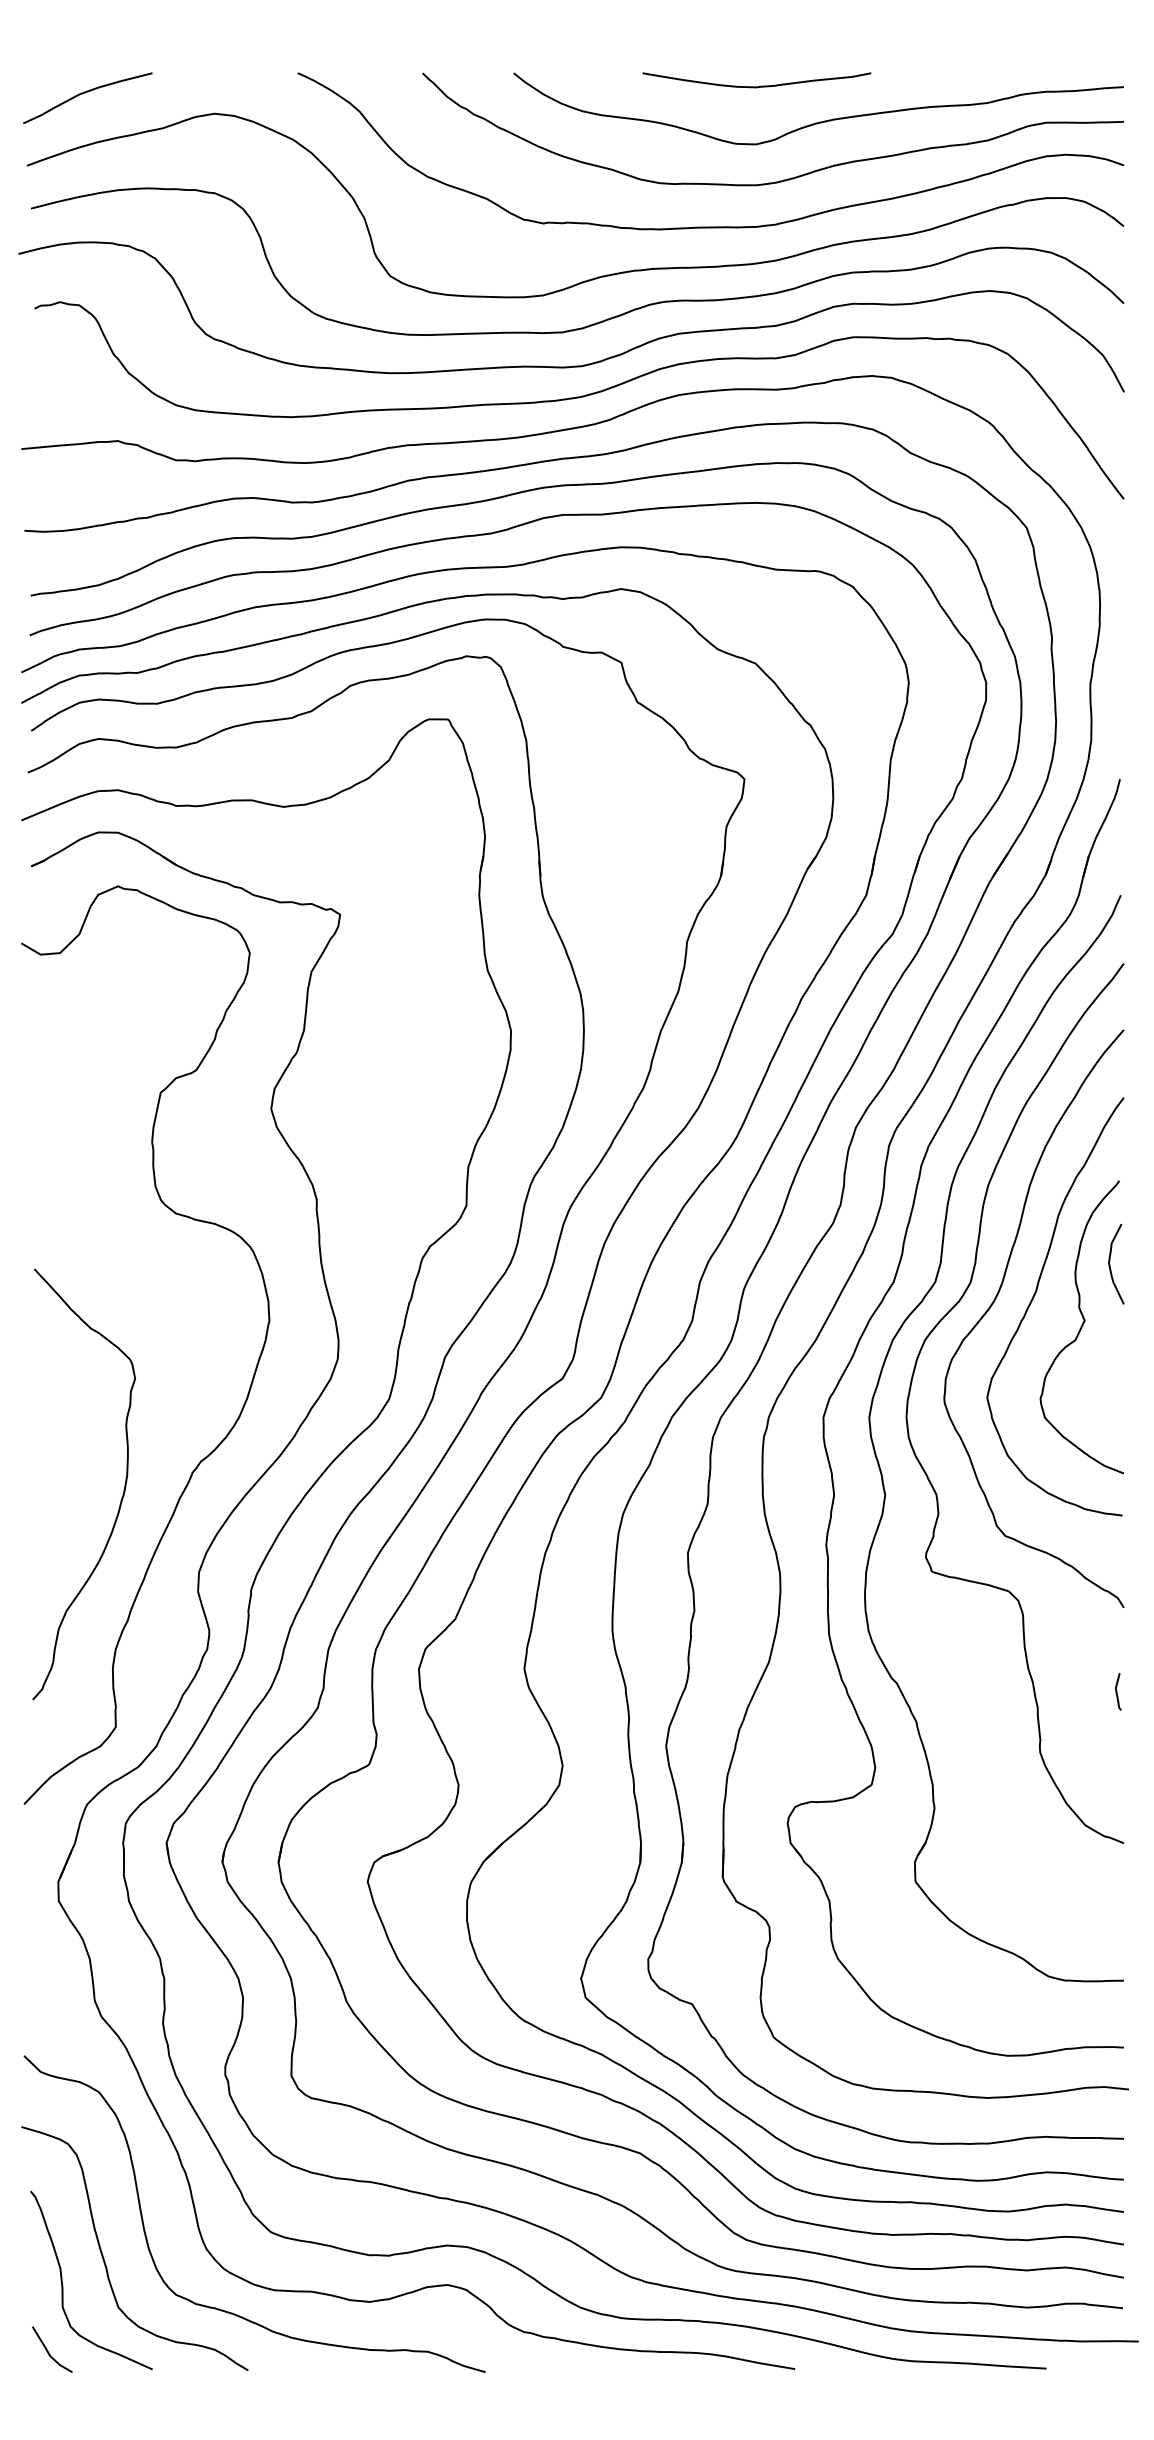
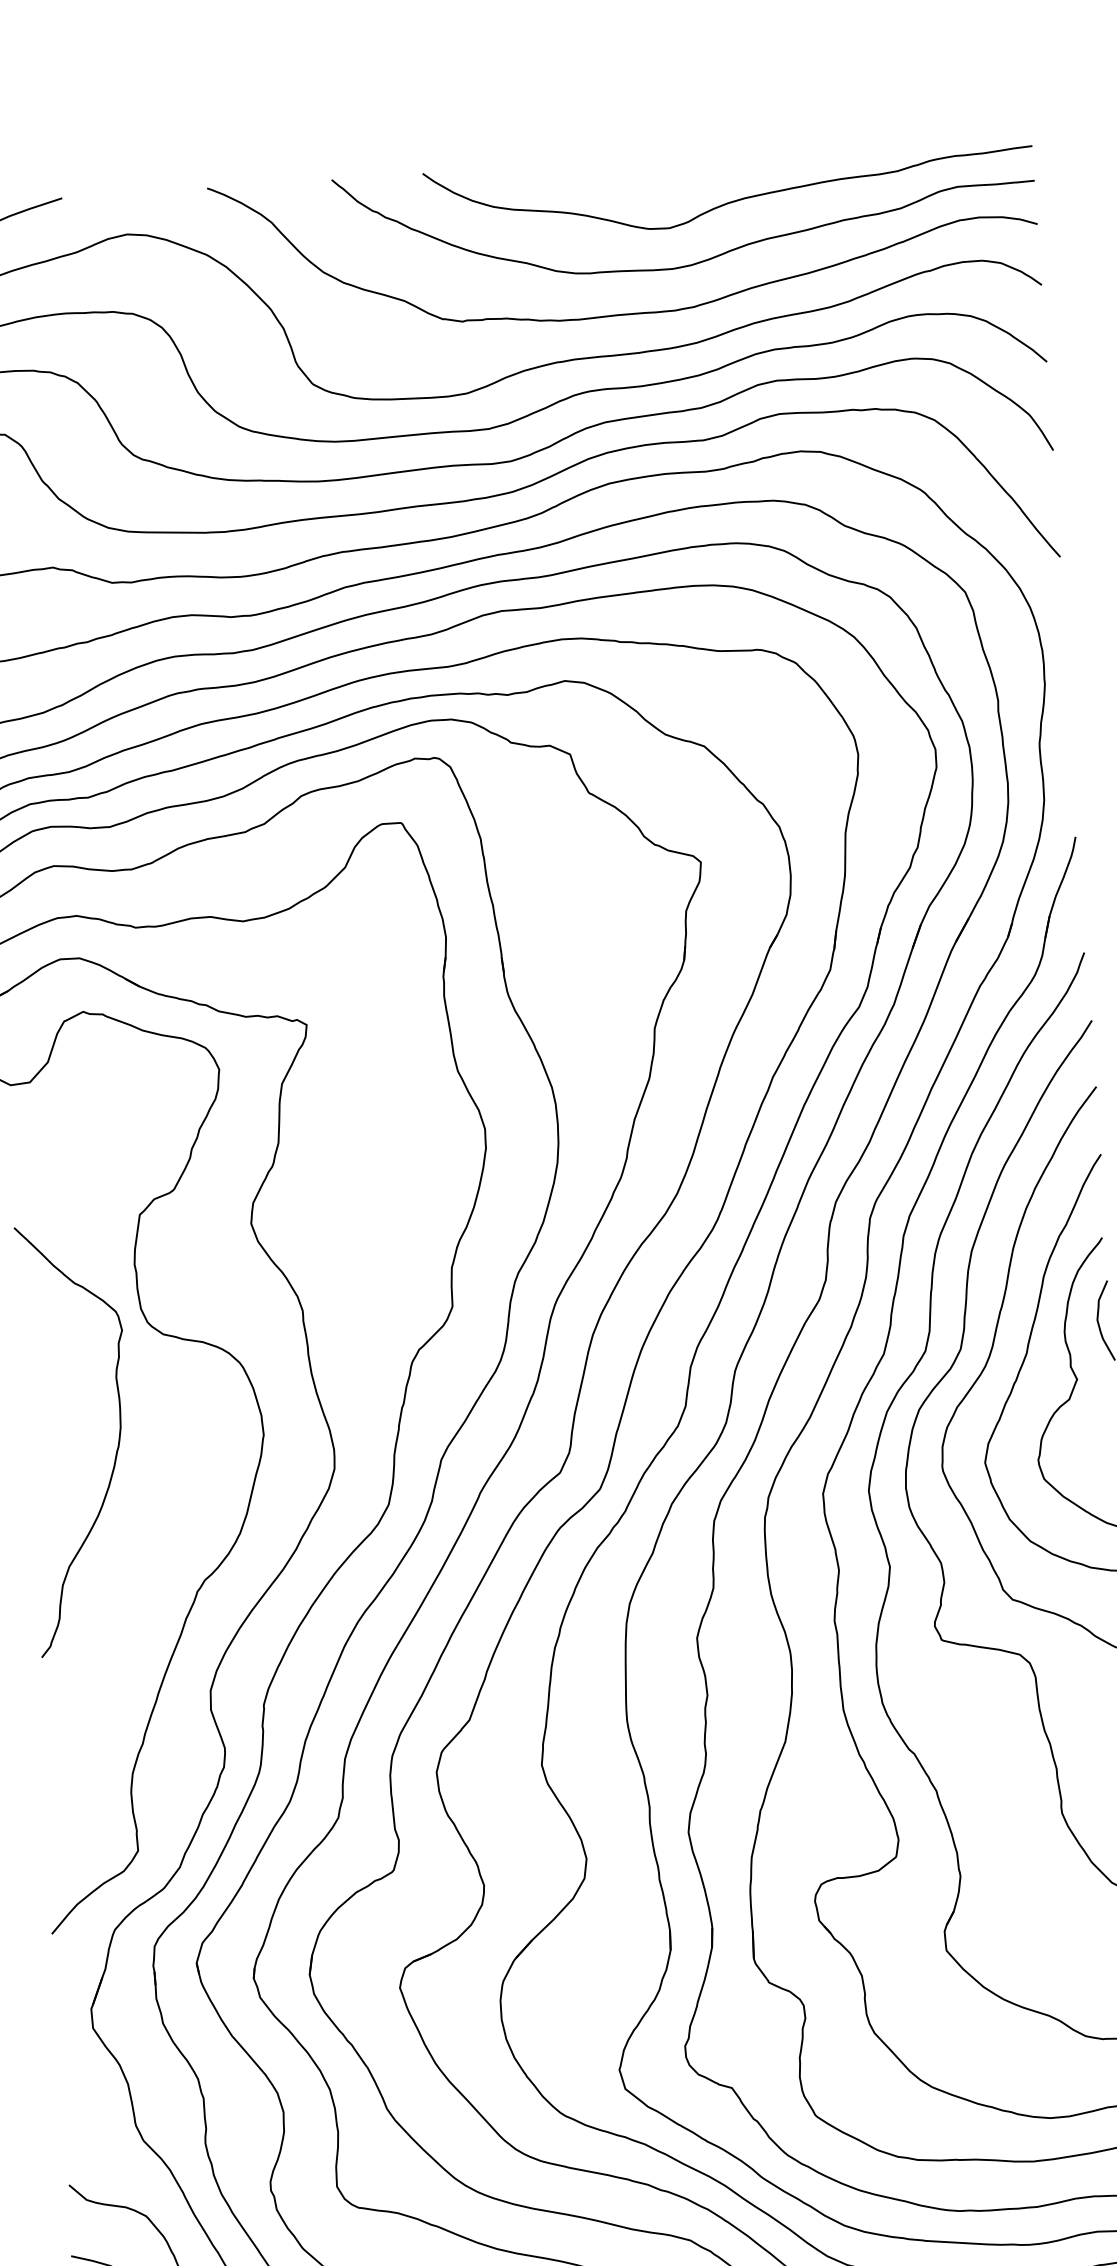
curve: (756, 86) -> (665, 170), removed
curve: (121, 1497) -> (116, 1449), moved

